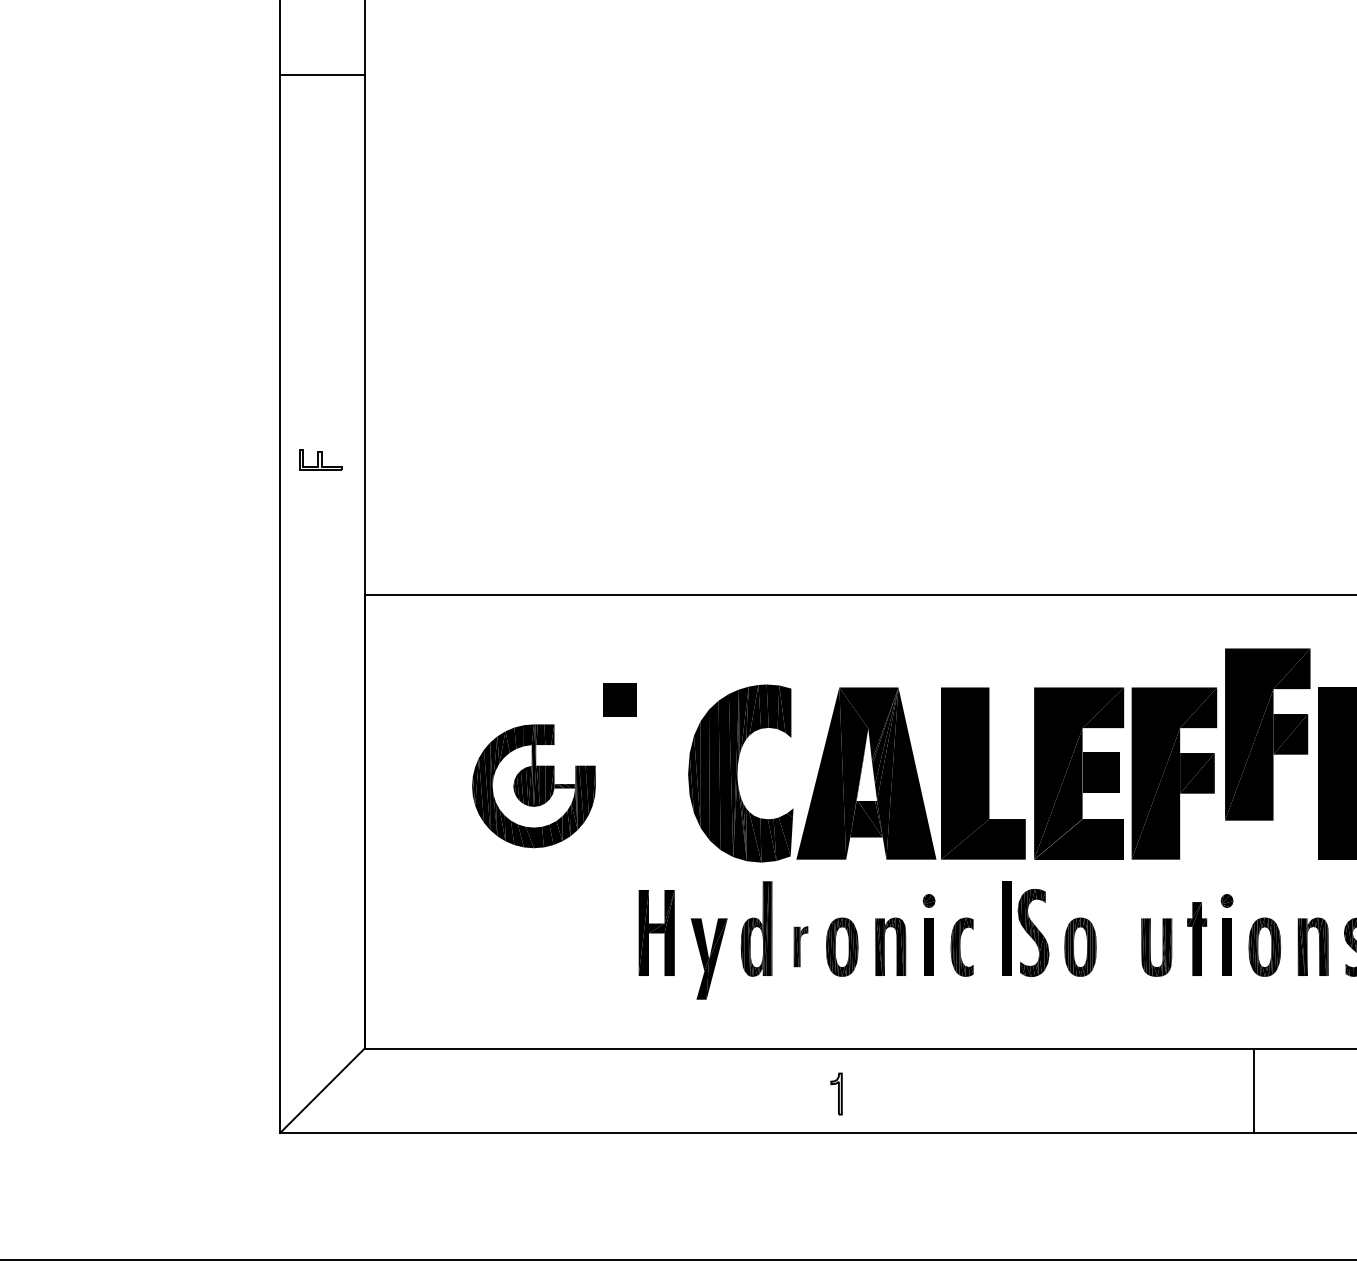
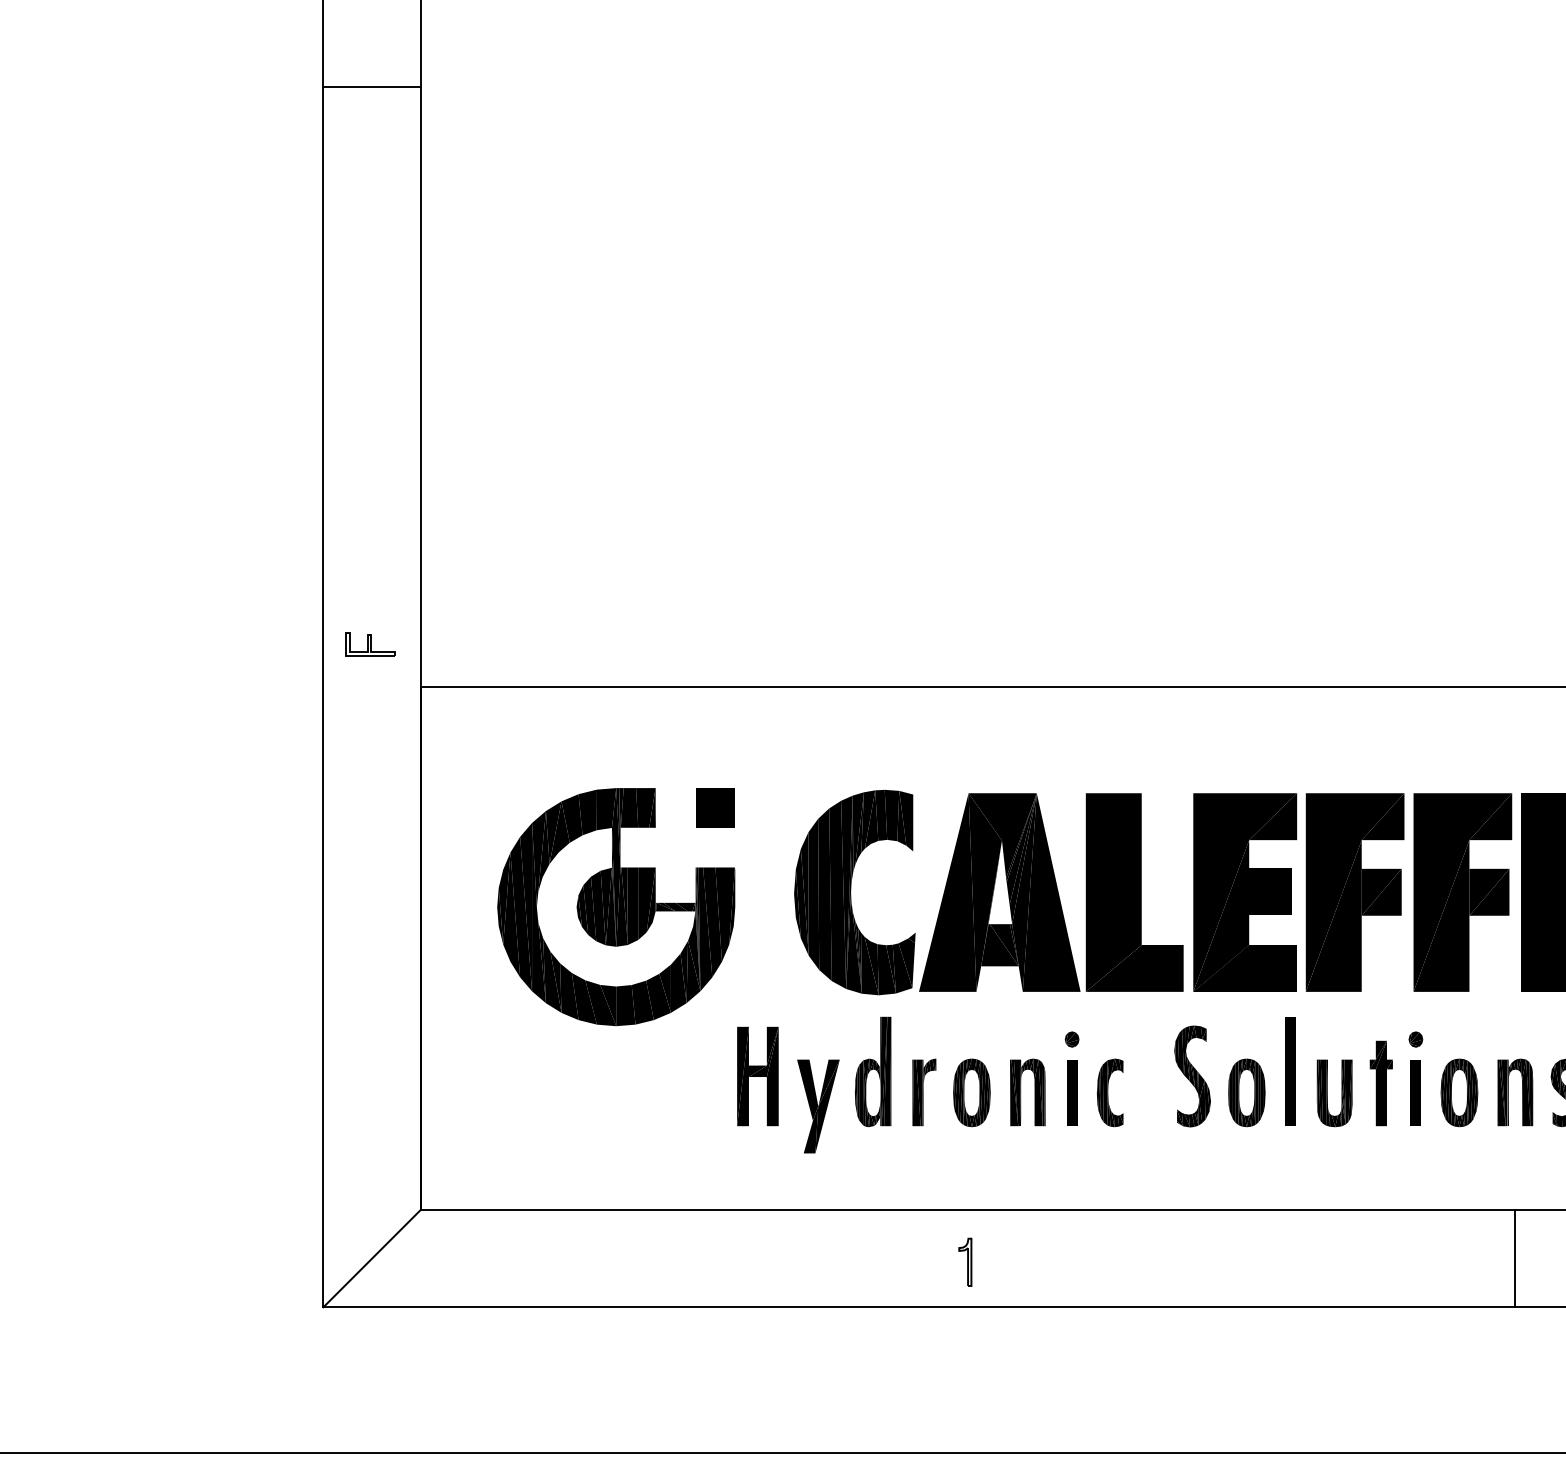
part: (320, 459) -> (369, 643), moved
part: (1267, 734) -> (1462, 892), moved
part: (533, 786) -> (615, 907), size x1.67
part: (1006, 928) -> (1289, 1071), moved
part: (800, 946) -> (923, 1092), size x1.43
line: (1254, 1090) -> (1515, 1258), moved

